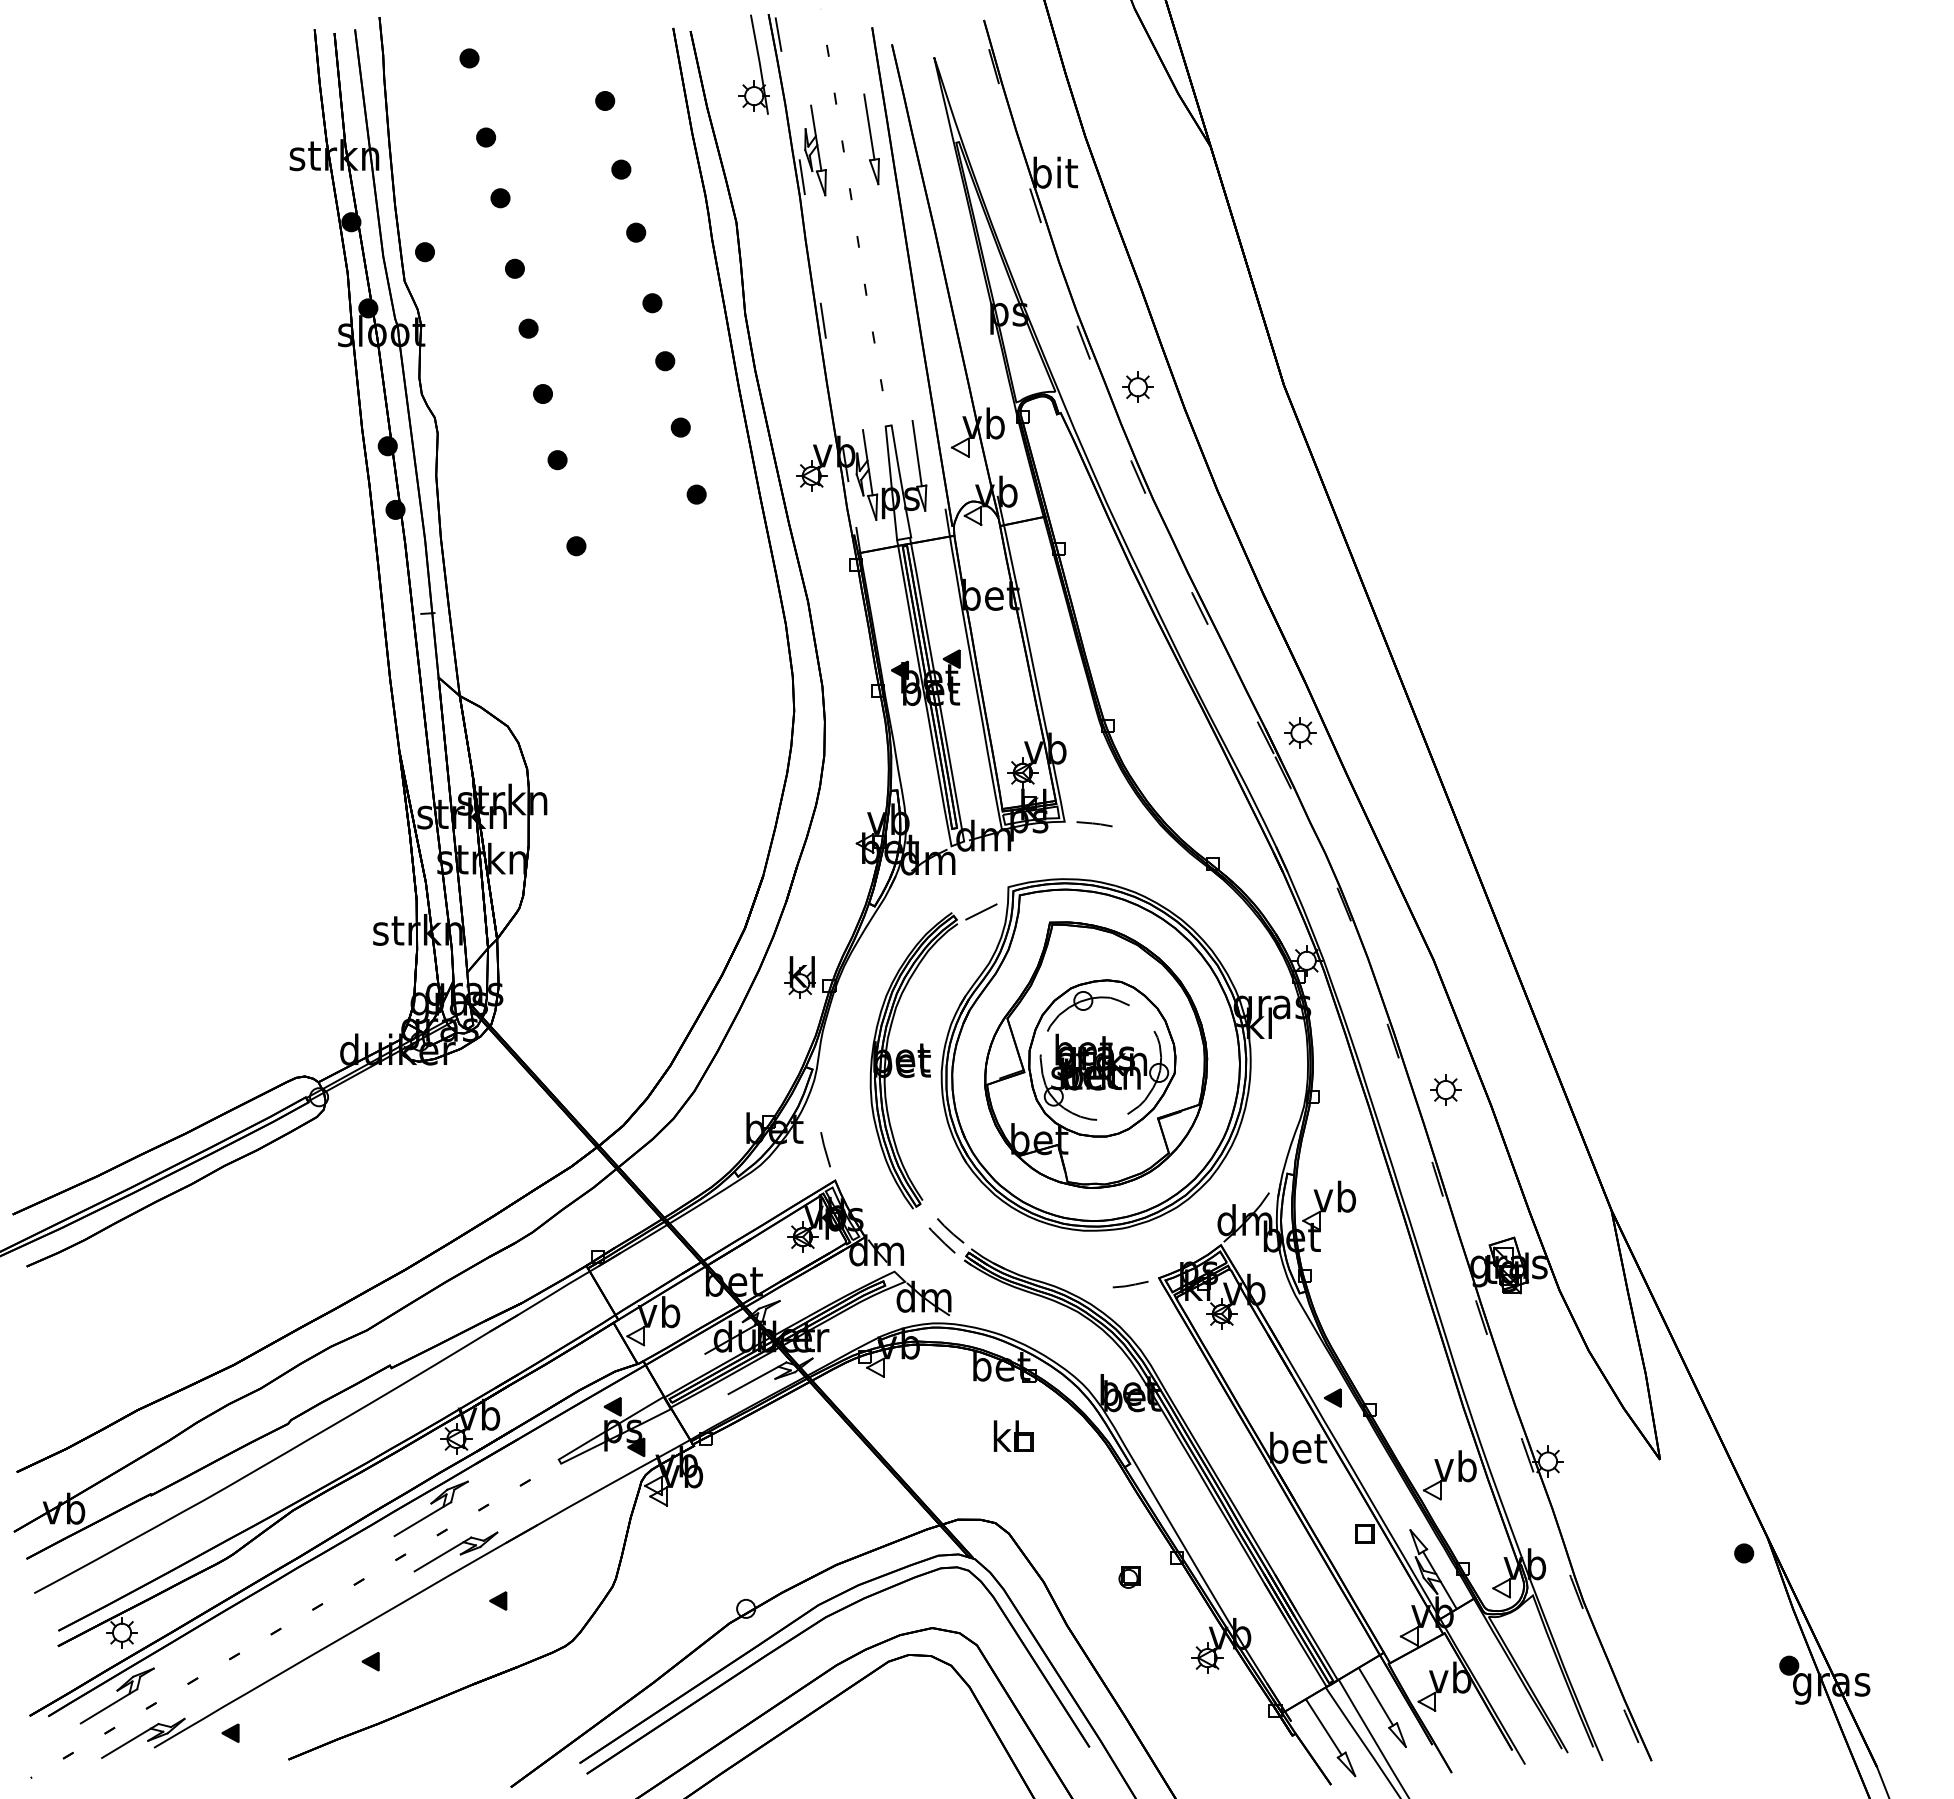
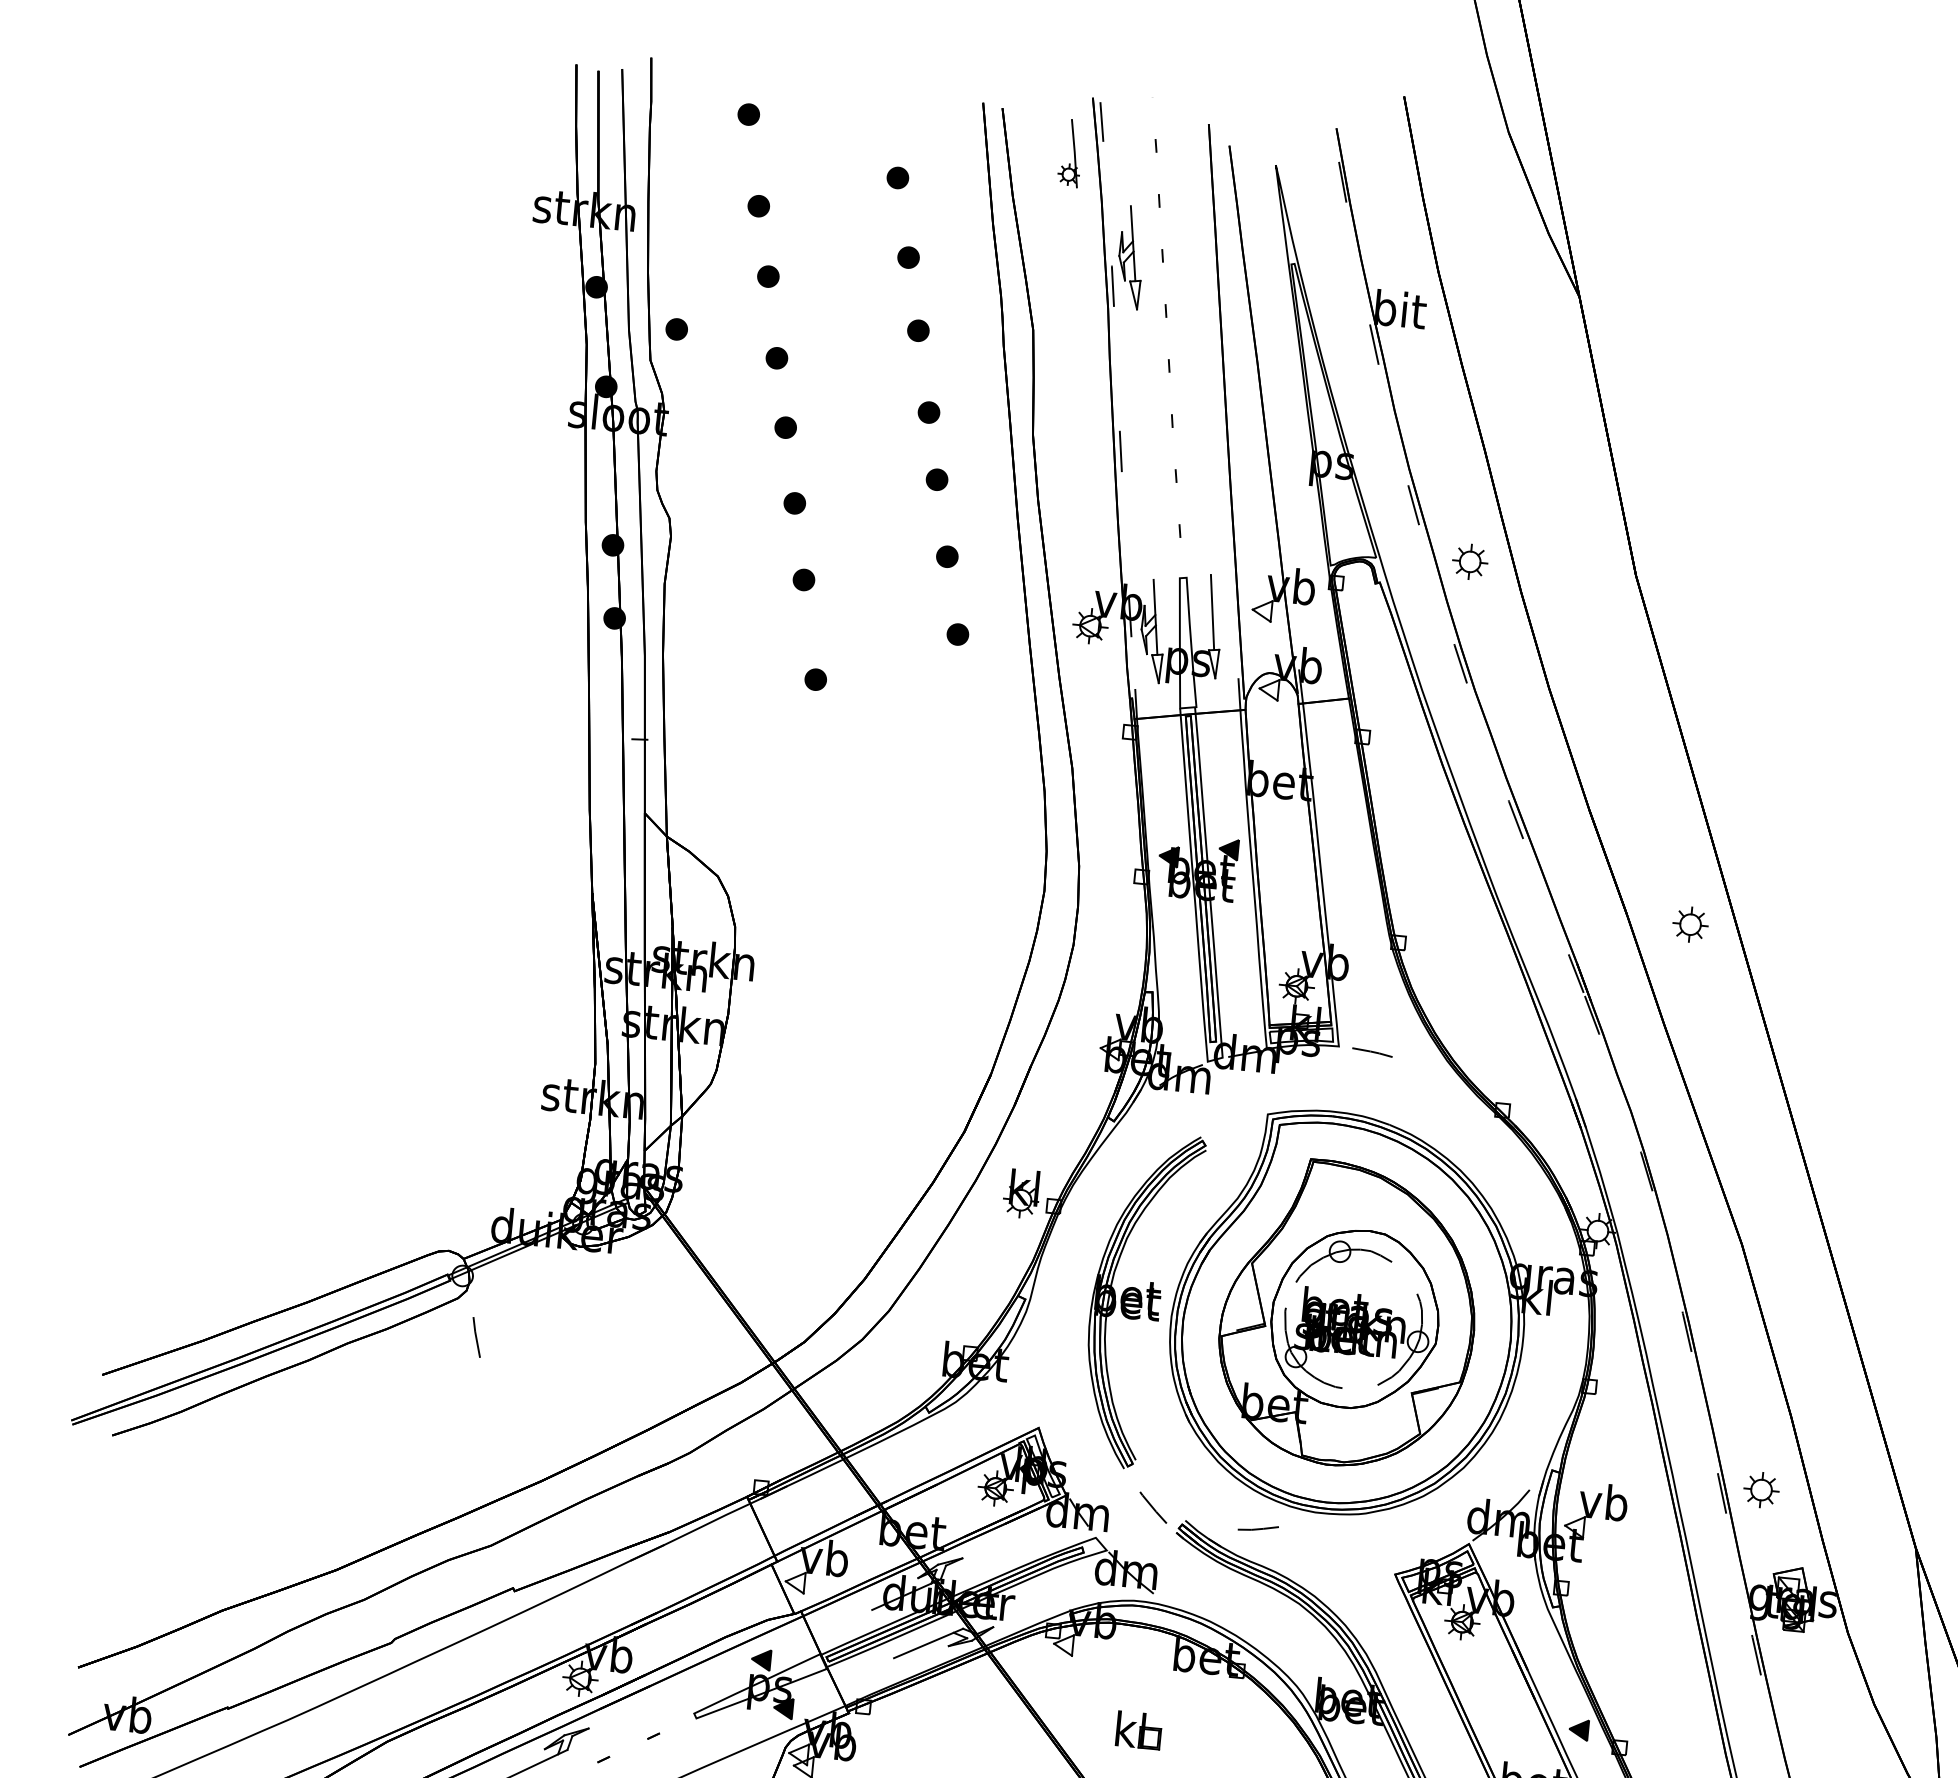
part: (753, 64) -> (1070, 153), size x0.6
part: (871, 139) -> (1195, 251), removed
part: (1300, 732) -> (1690, 923), moved
line: (981, 911) -> (1234, 1138), removed
part: (1445, 1089) -> (1761, 1489), moved
line: (825, 1149) -> (476, 1337), moved
line: (950, 1230) -> (1163, 1497), removed
line: (1130, 1284) -> (1258, 1528), moved
part: (1013, 1435) -> (1138, 1729), moved

